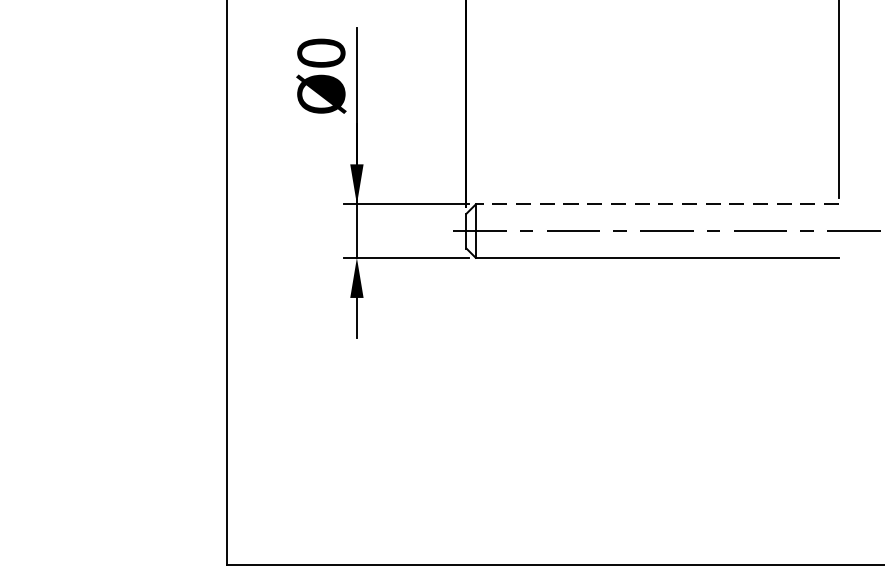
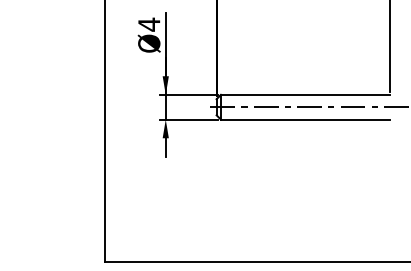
text: (321, 52) -> (149, 24), Ø0 -> Ø4
line: (655, 203) -> (304, 94), dashed -> solid

